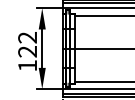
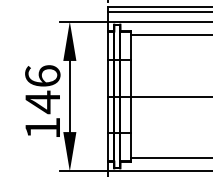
text: (27, 44) -> (42, 88), 122 -> 146

